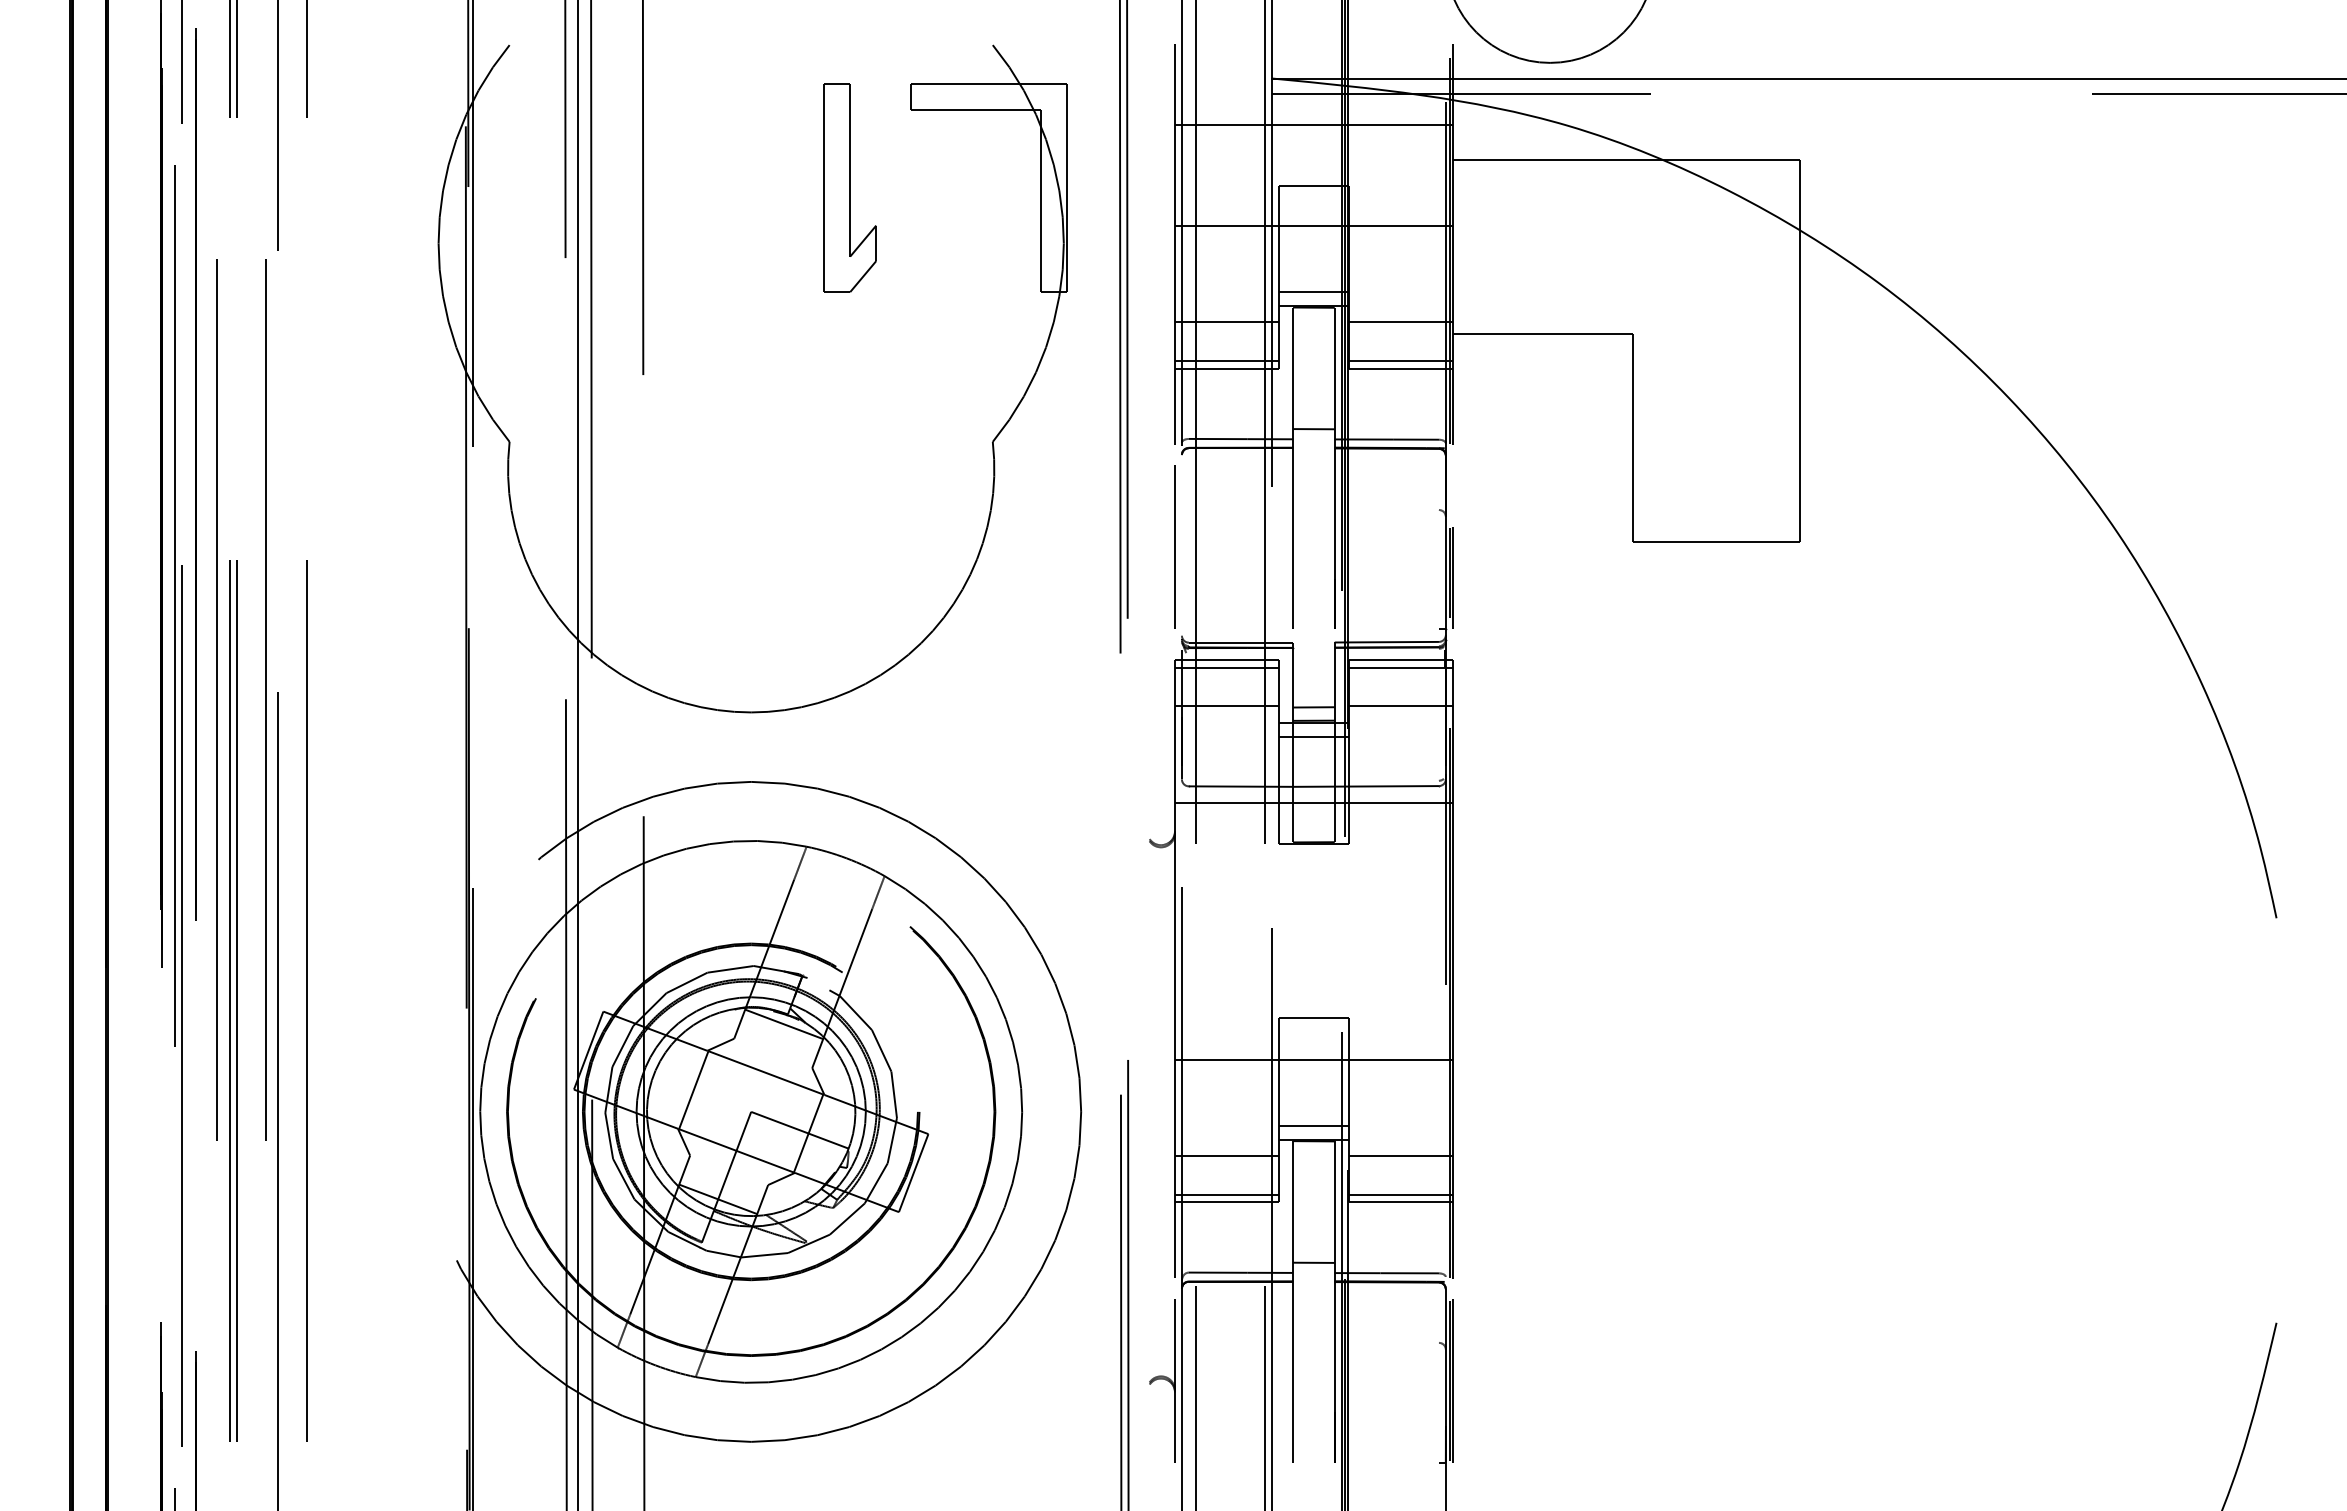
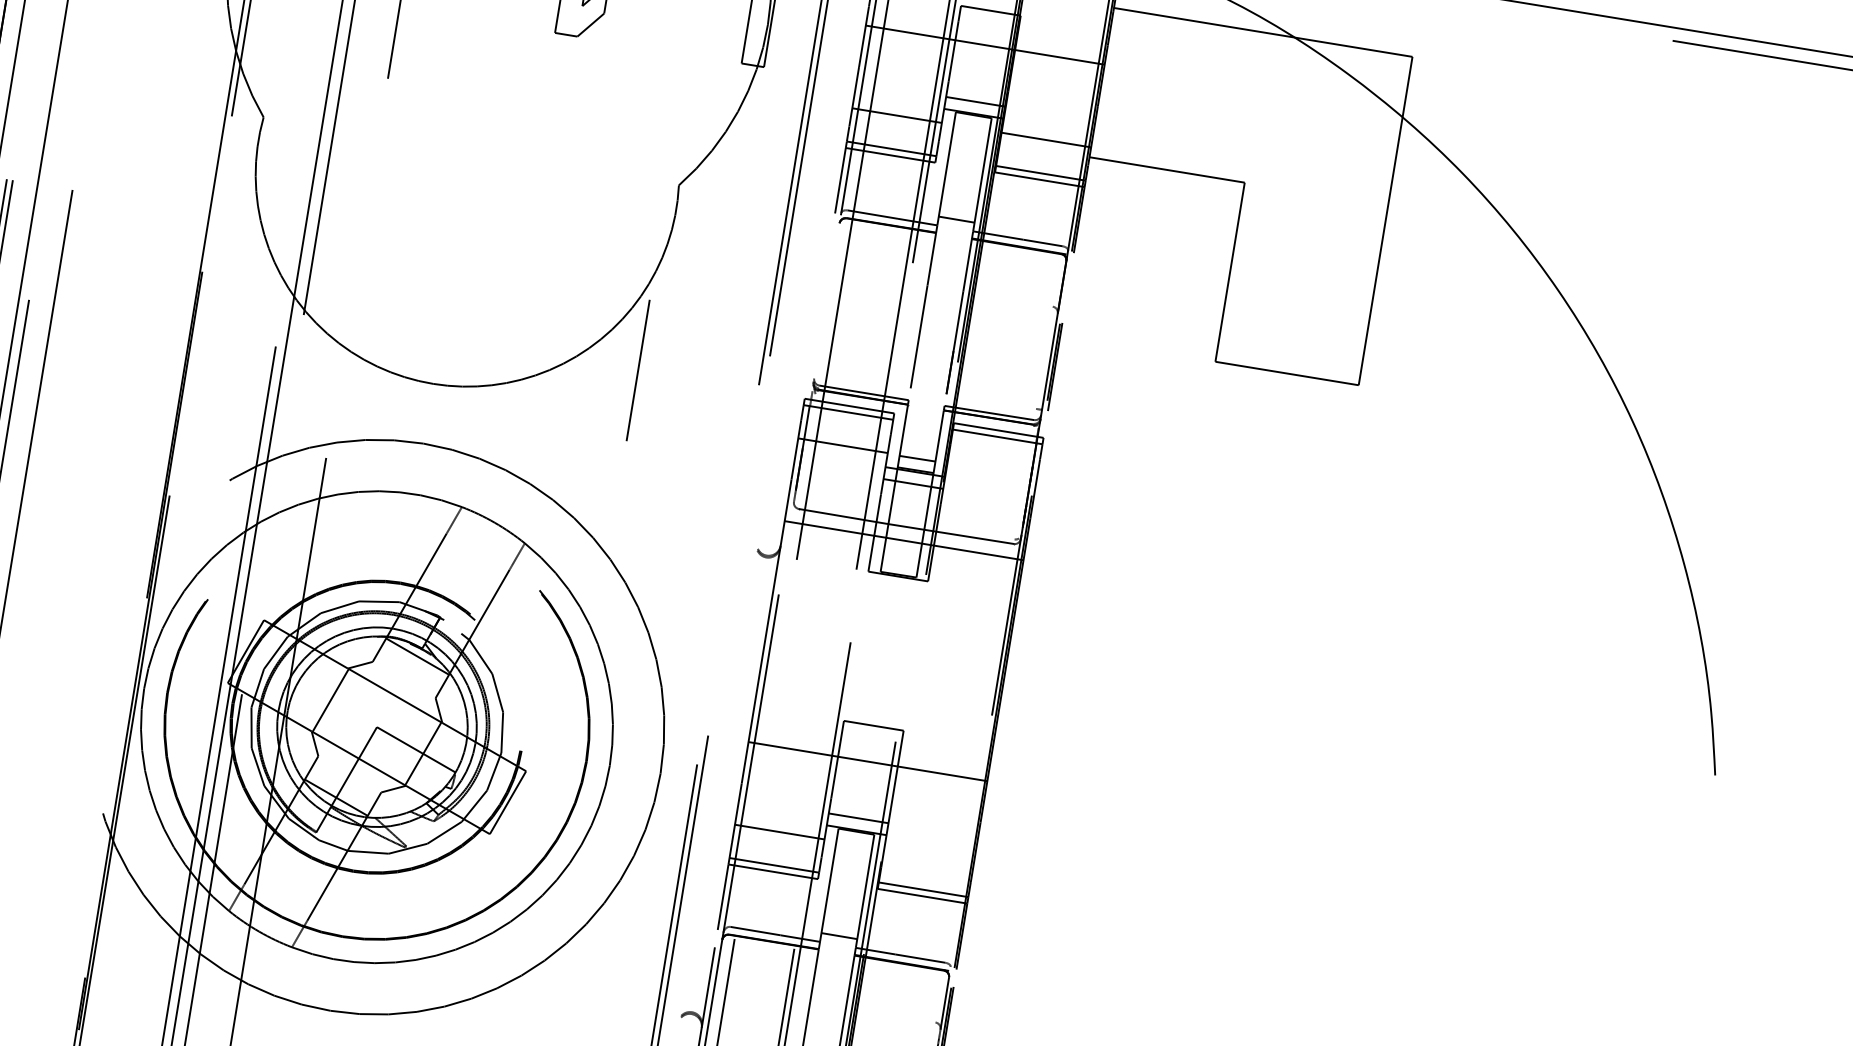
line: (1174, 546) -> (637, 369), moved
line: (1400, 706) -> (992, 470), removed
line: (1400, 1156) -> (928, 856), removed

